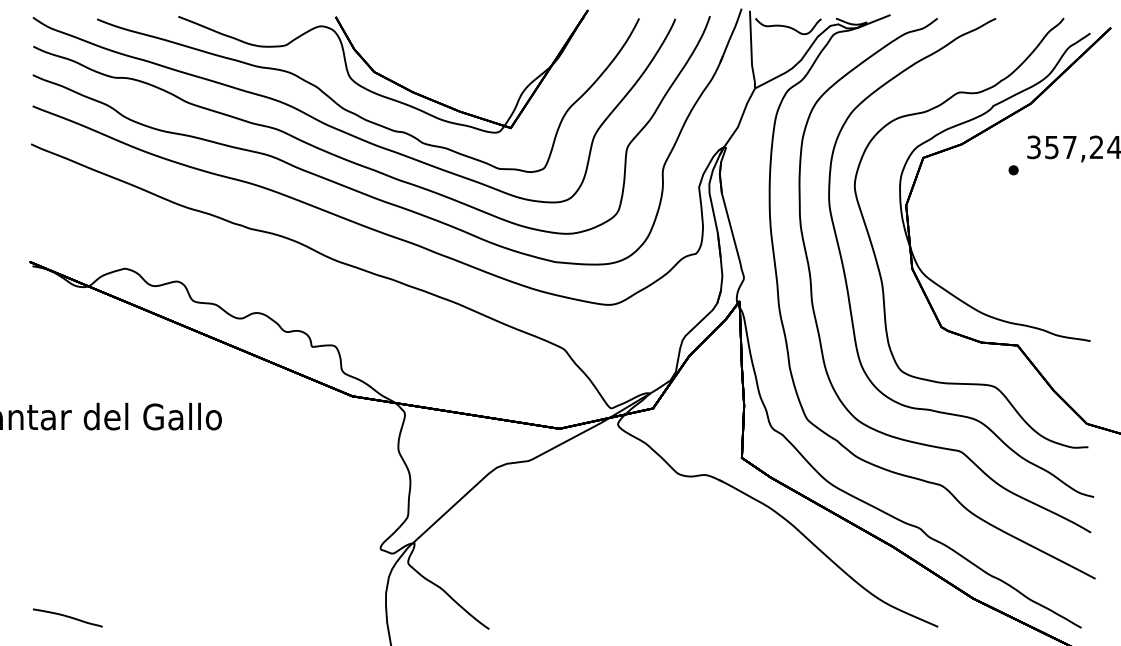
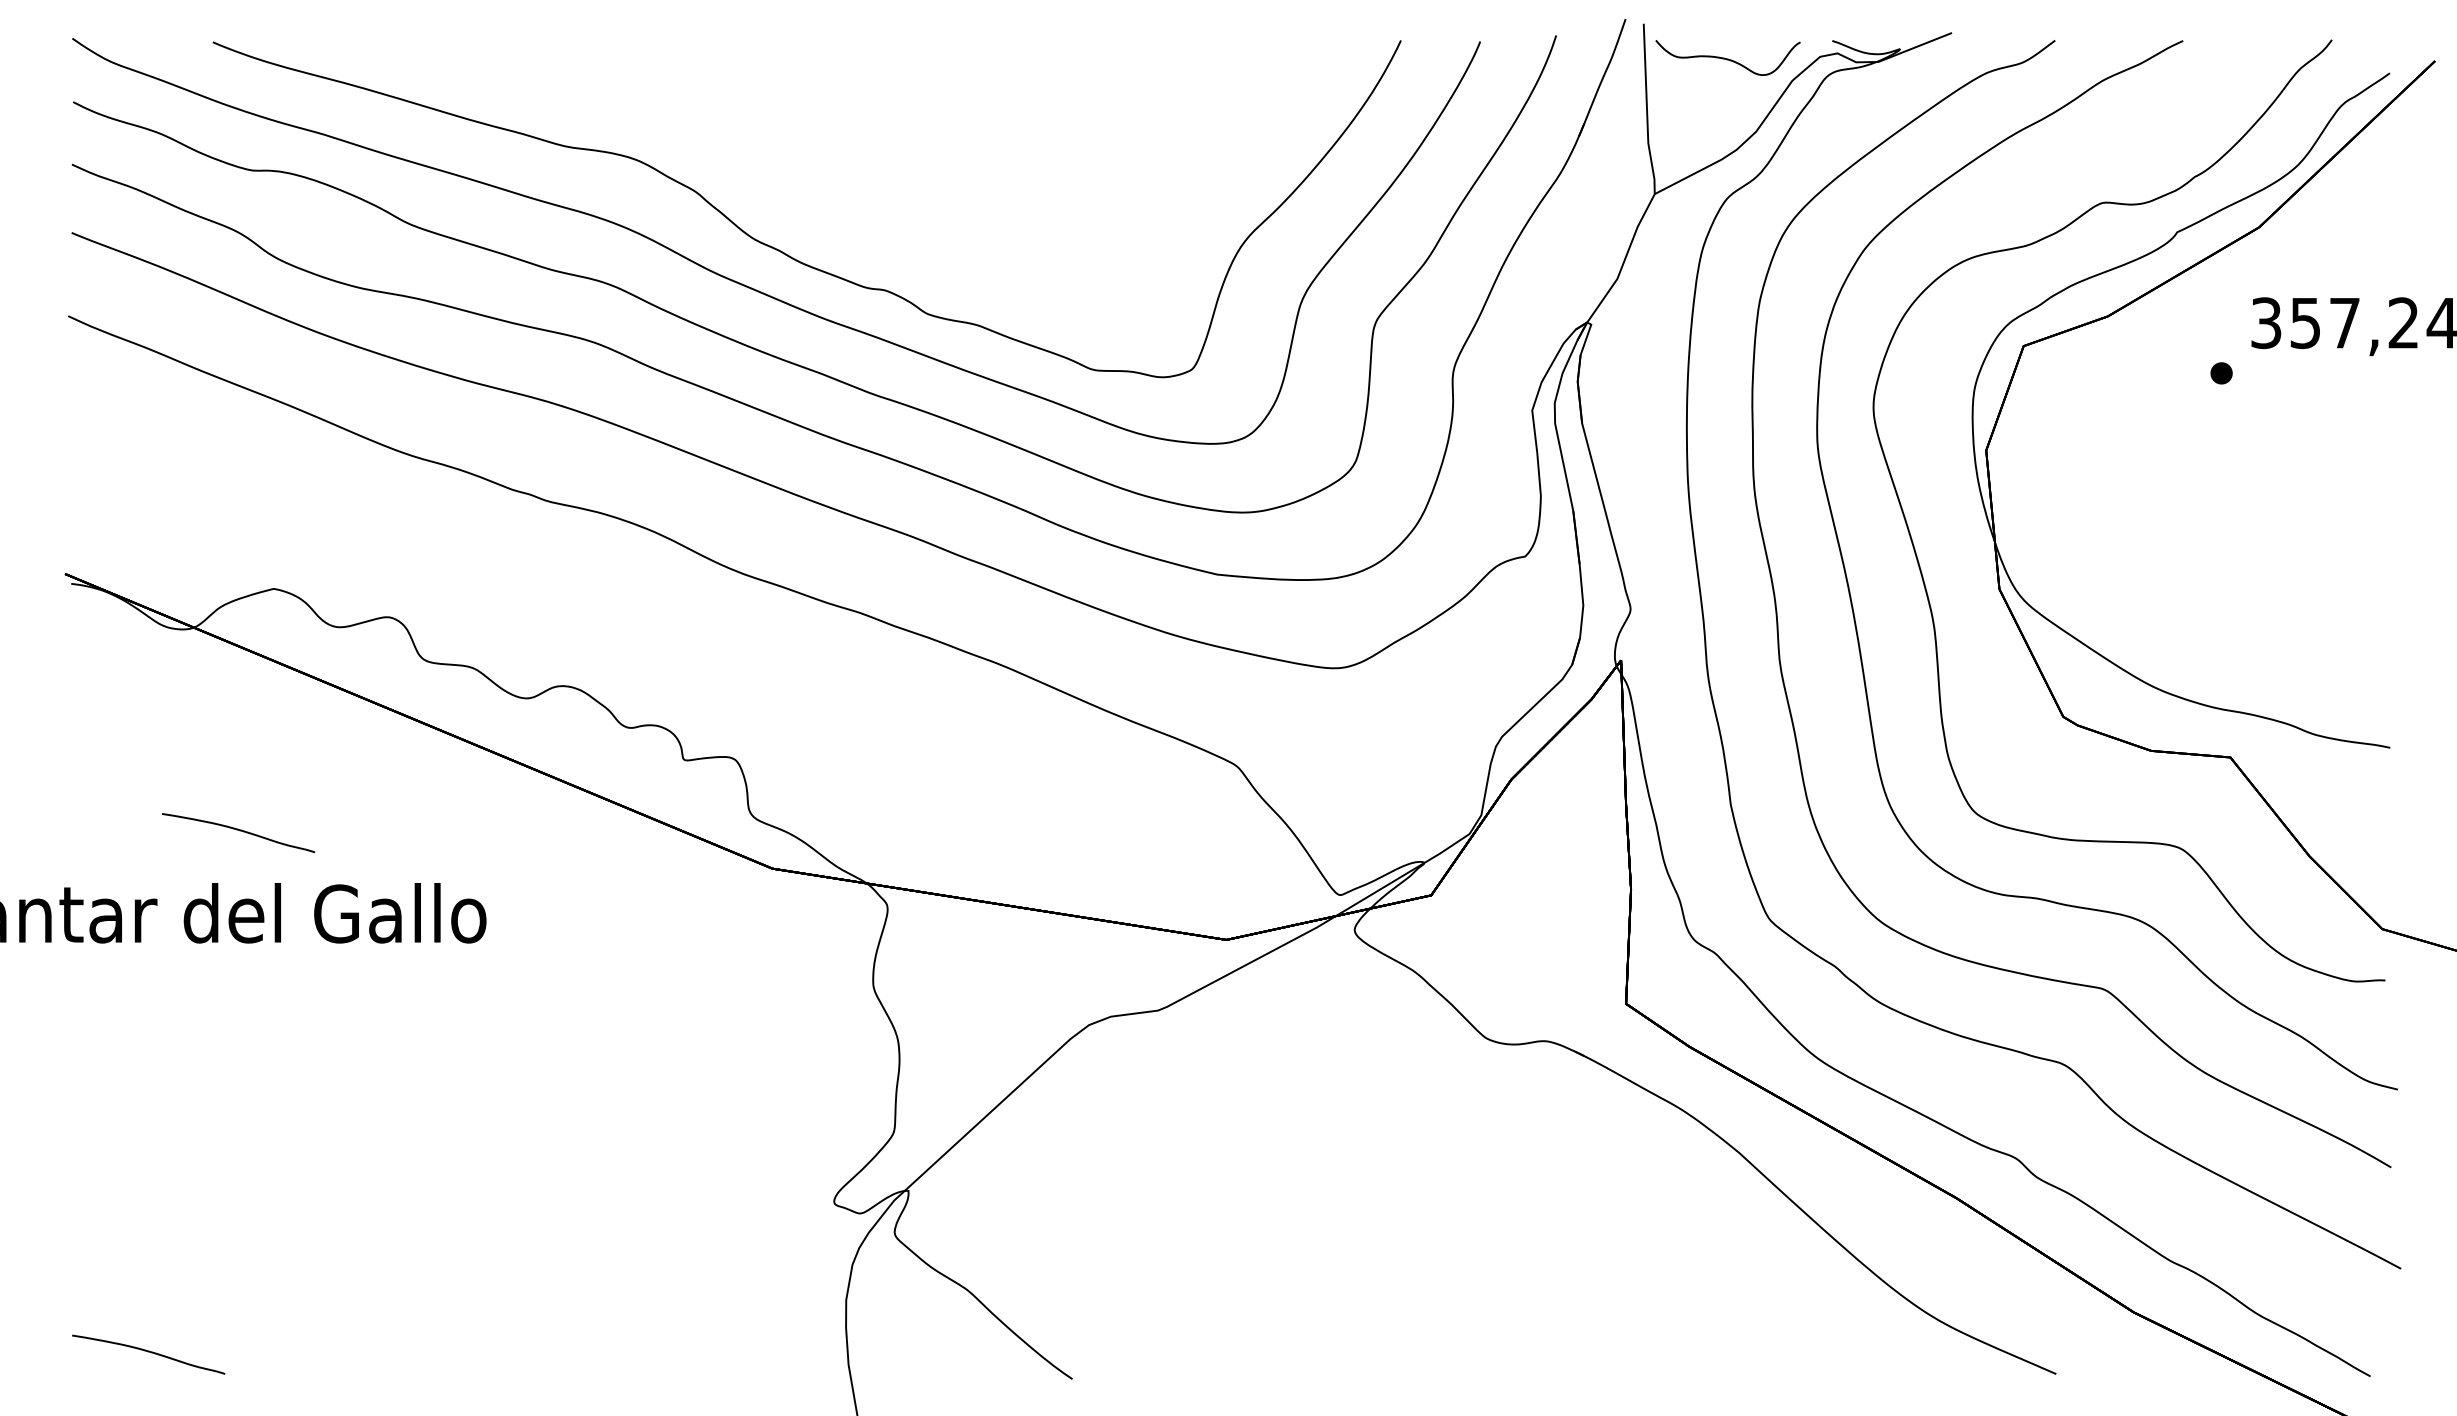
part: (383, 71) -> (840, 156), removed
curve: (108, 379) -> (237, 831), added

